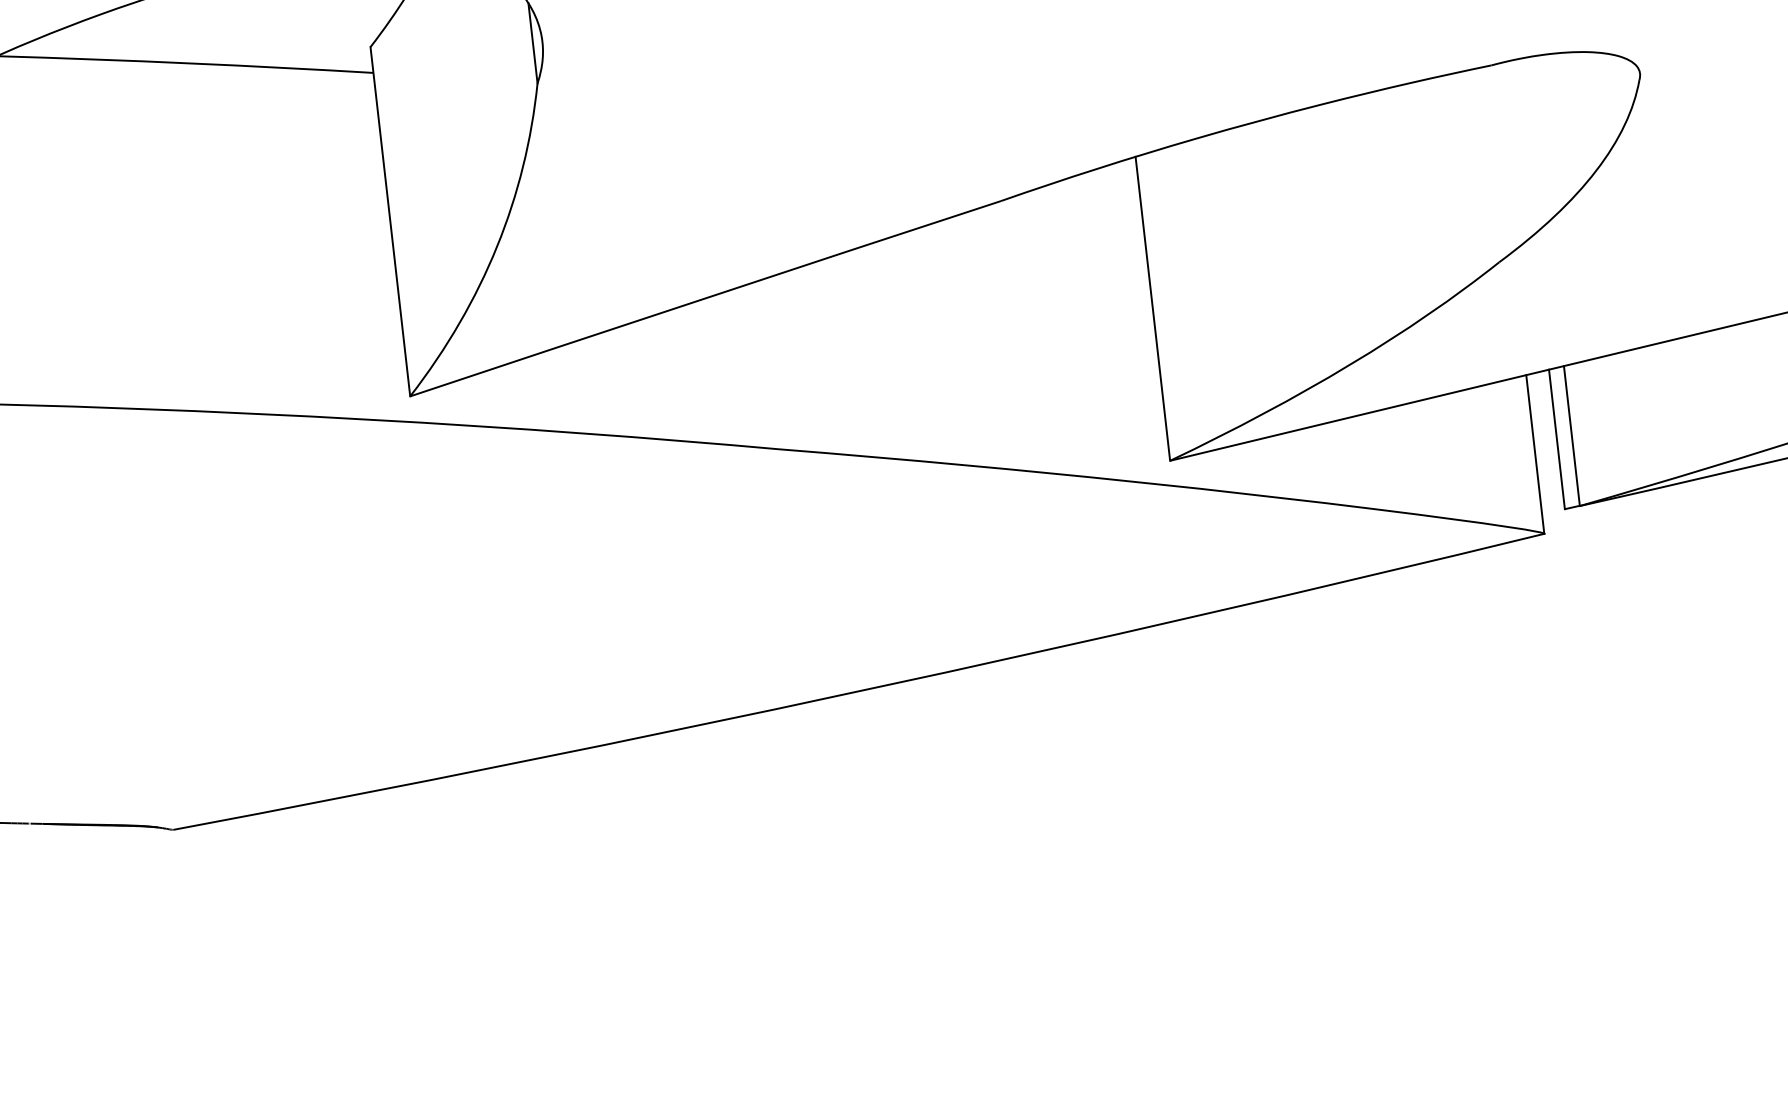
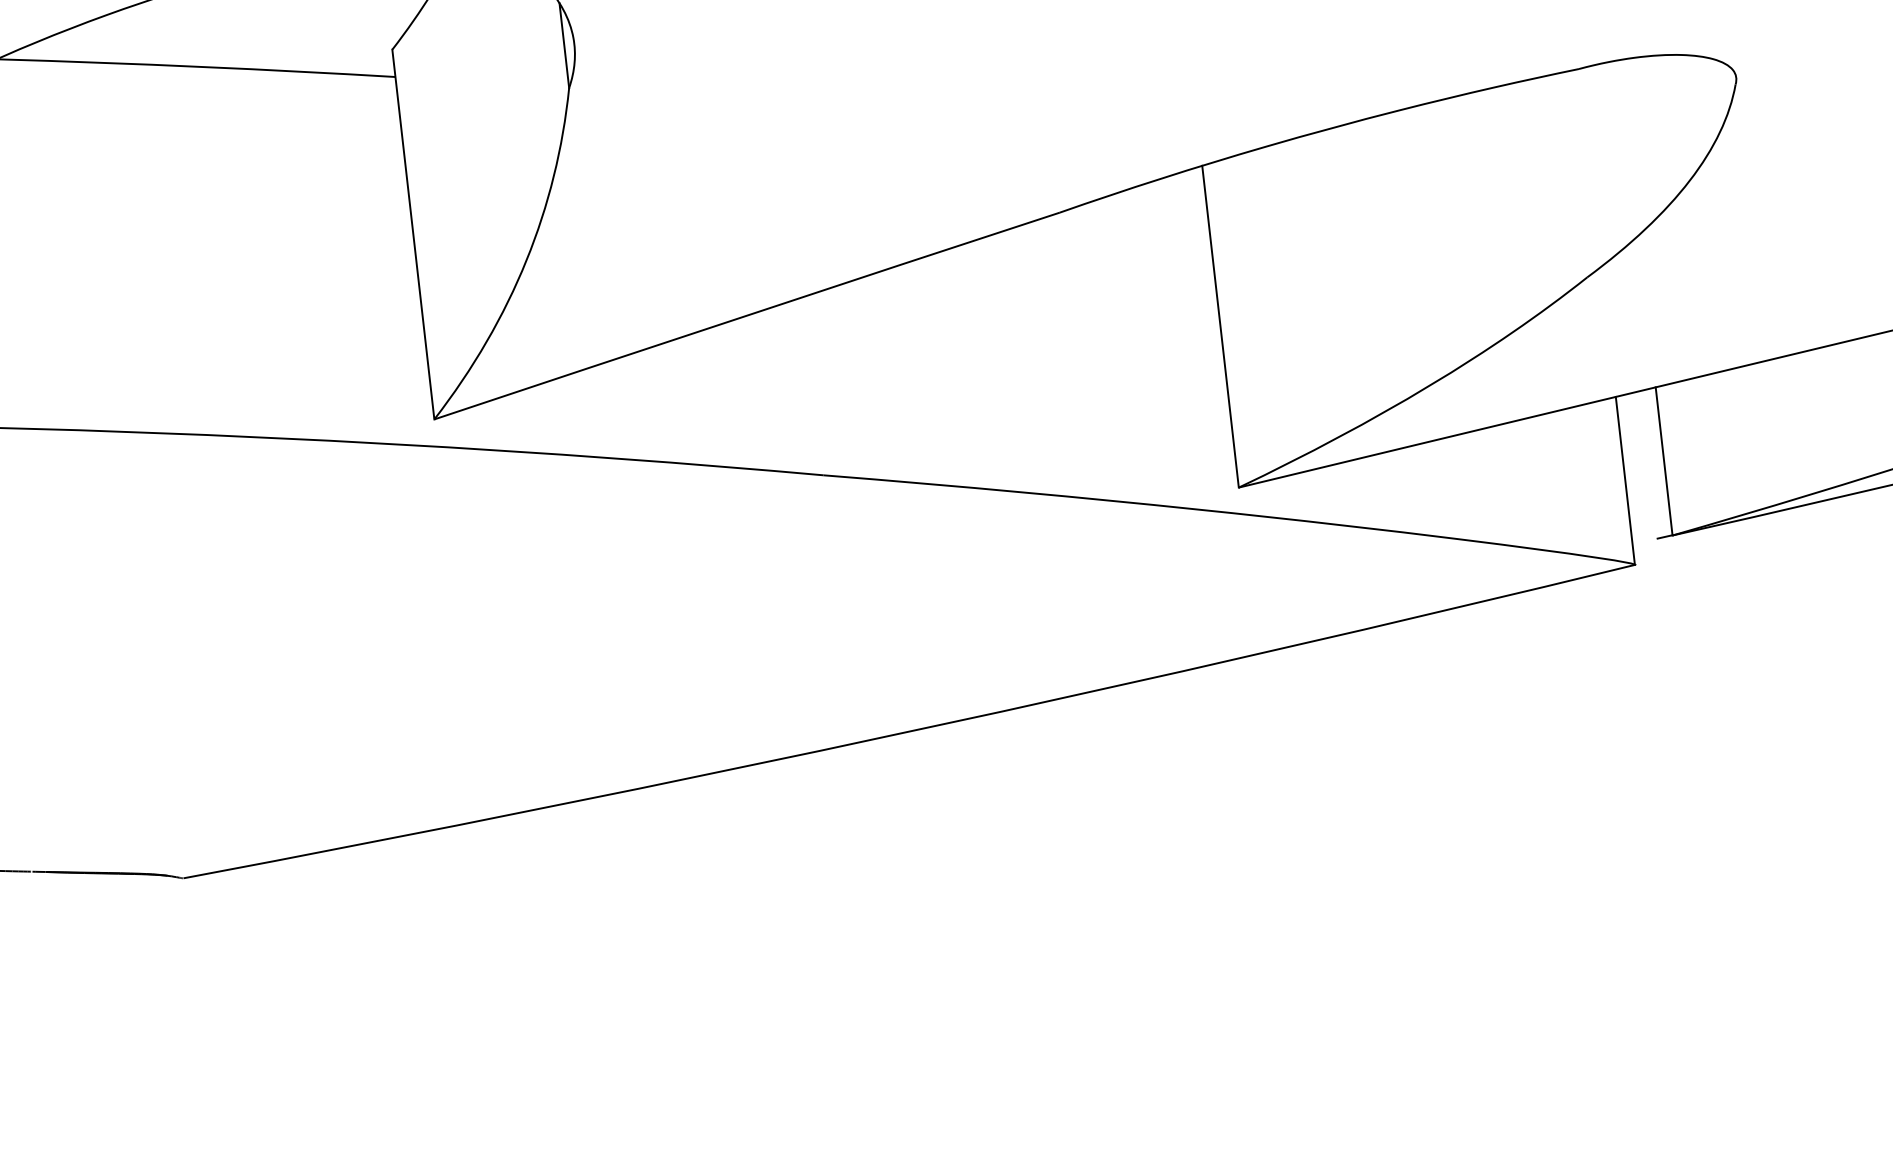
line: (1556, 439) -> (1647, 465), removed

